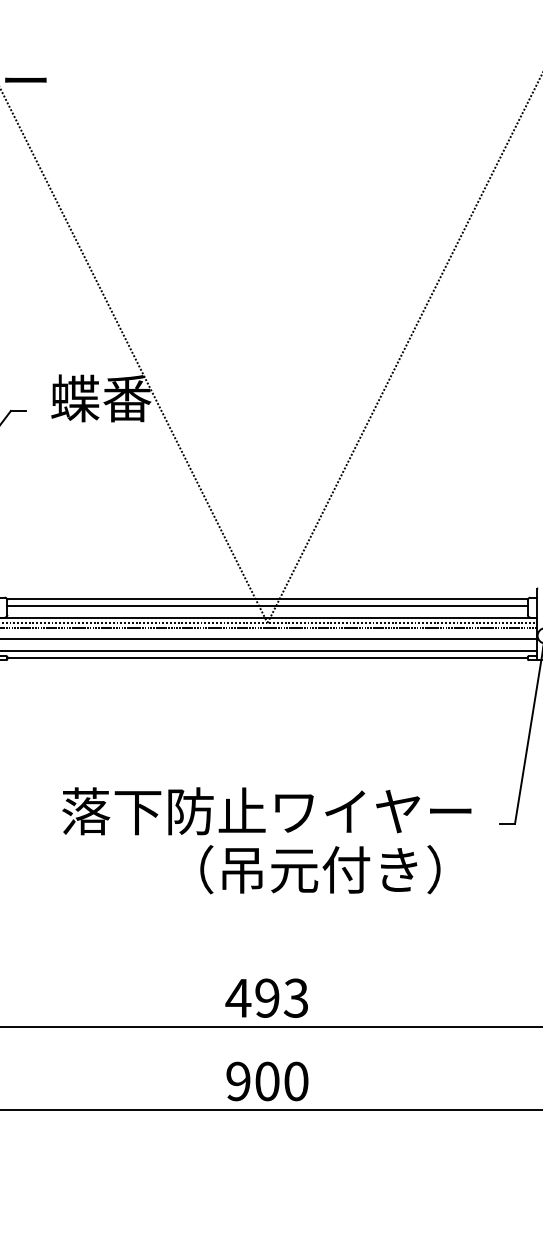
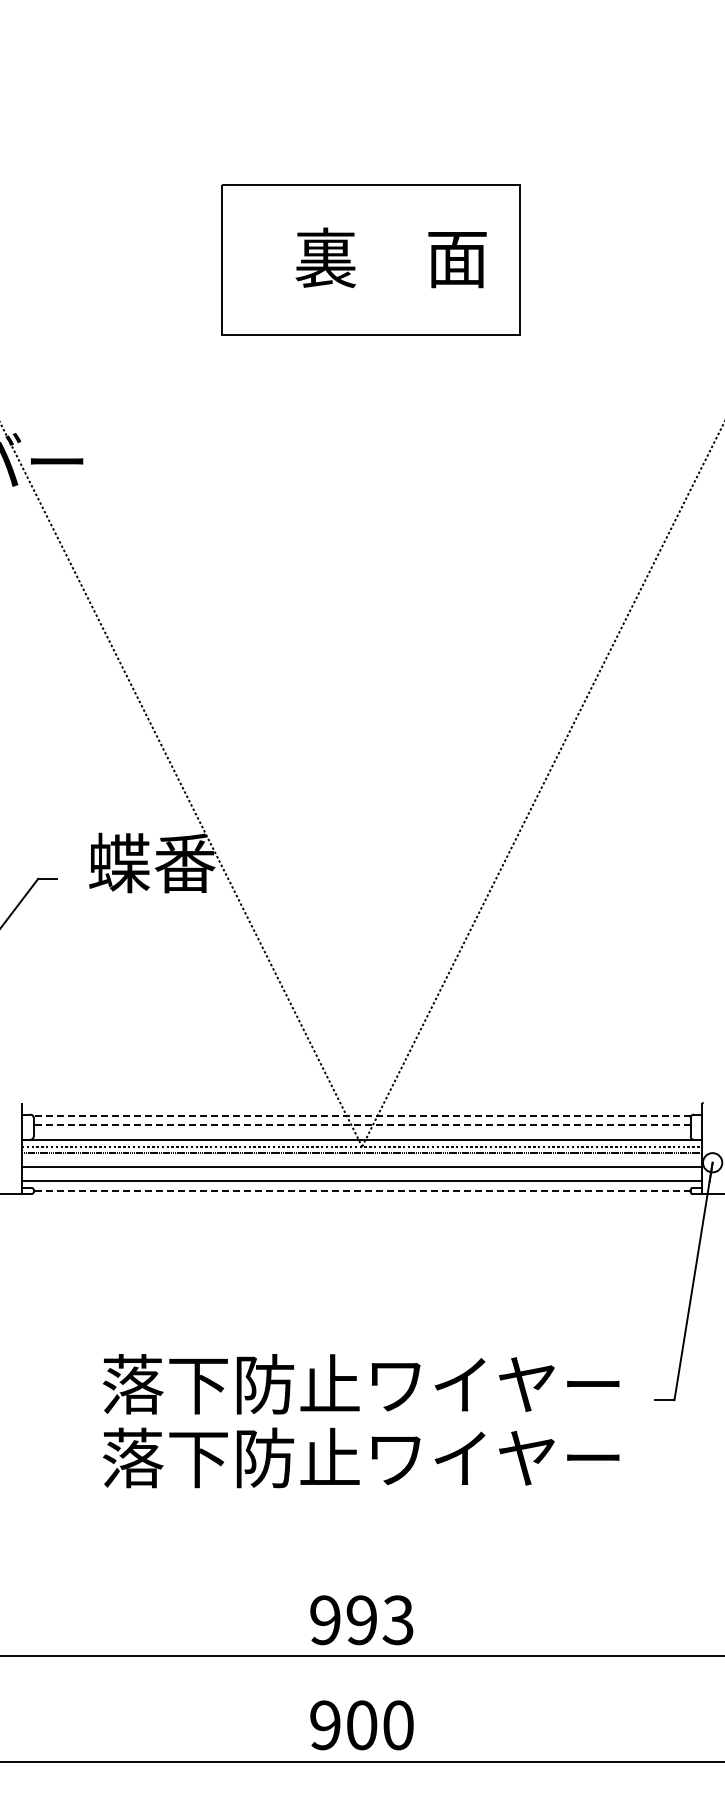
line: (267, 598) -> (361, 1115), solid -> dashed
line: (267, 606) -> (361, 1125), solid -> dashed
line: (267, 657) -> (361, 1190), solid -> dashed
text: (266, 869) -> (360, 1457), （吊元付き） -> 落下防止ワイヤー
text: (237, 998) -> (324, 1620), 493 -> 993

